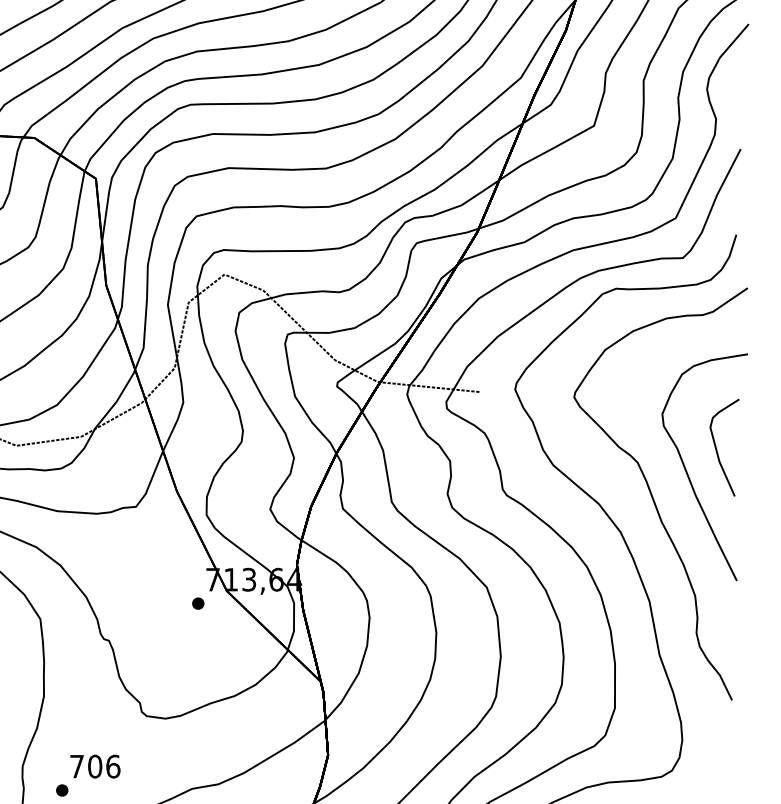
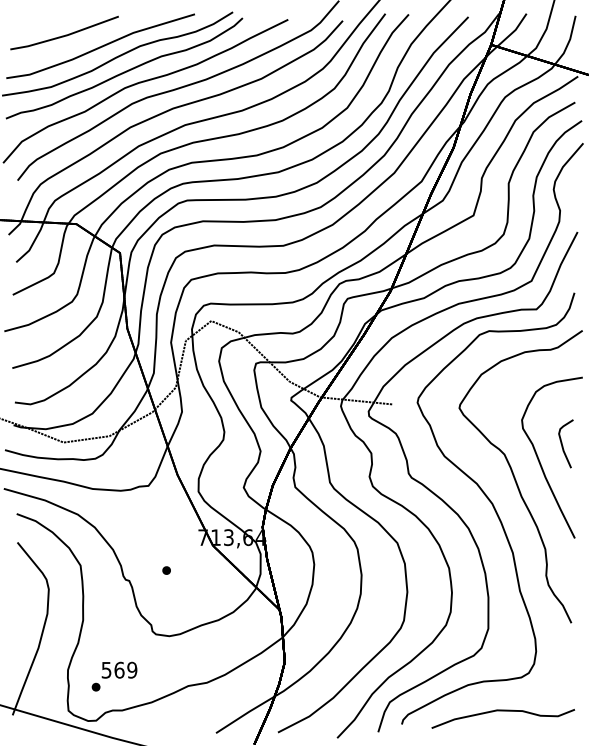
part: (723, 447) -> (565, 443), size x0.7
part: (198, 603) -> (166, 570), moved
text: (95, 765) -> (119, 669), 706 -> 569

